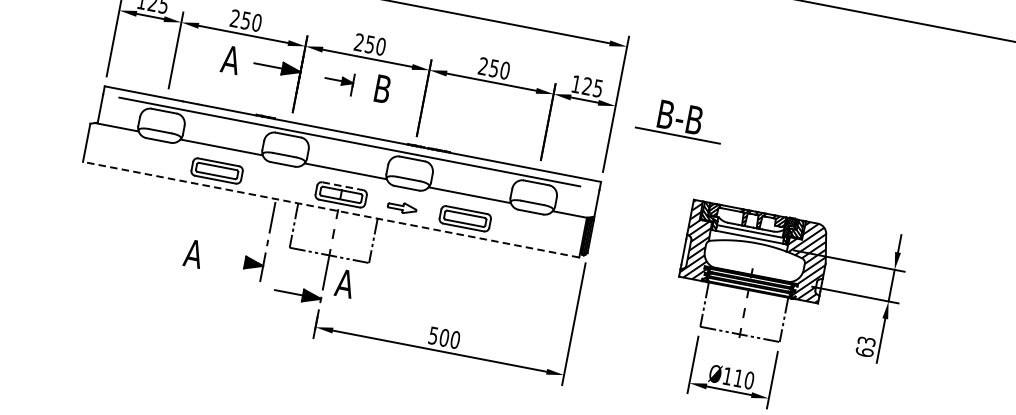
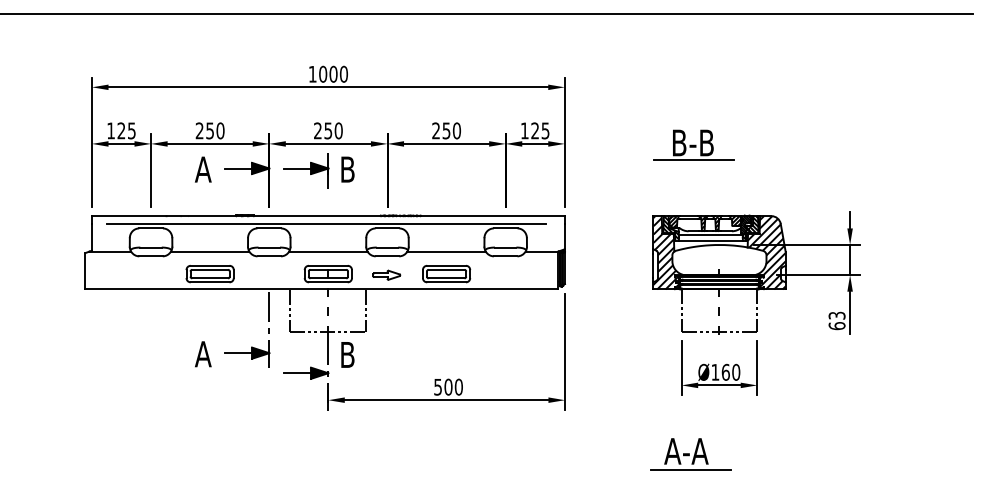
part: (339, 81) -> (306, 170), size x1.67
part: (680, 119) -> (693, 144), moved
line: (343, 185) -> (328, 265), dashed -> solid
line: (330, 209) -> (321, 289), dashed -> solid
line: (230, 260) -> (238, 353), added
text: (345, 283) -> (347, 354), A -> B
text: (738, 377) -> (725, 371), Ø110 -> Ø160

